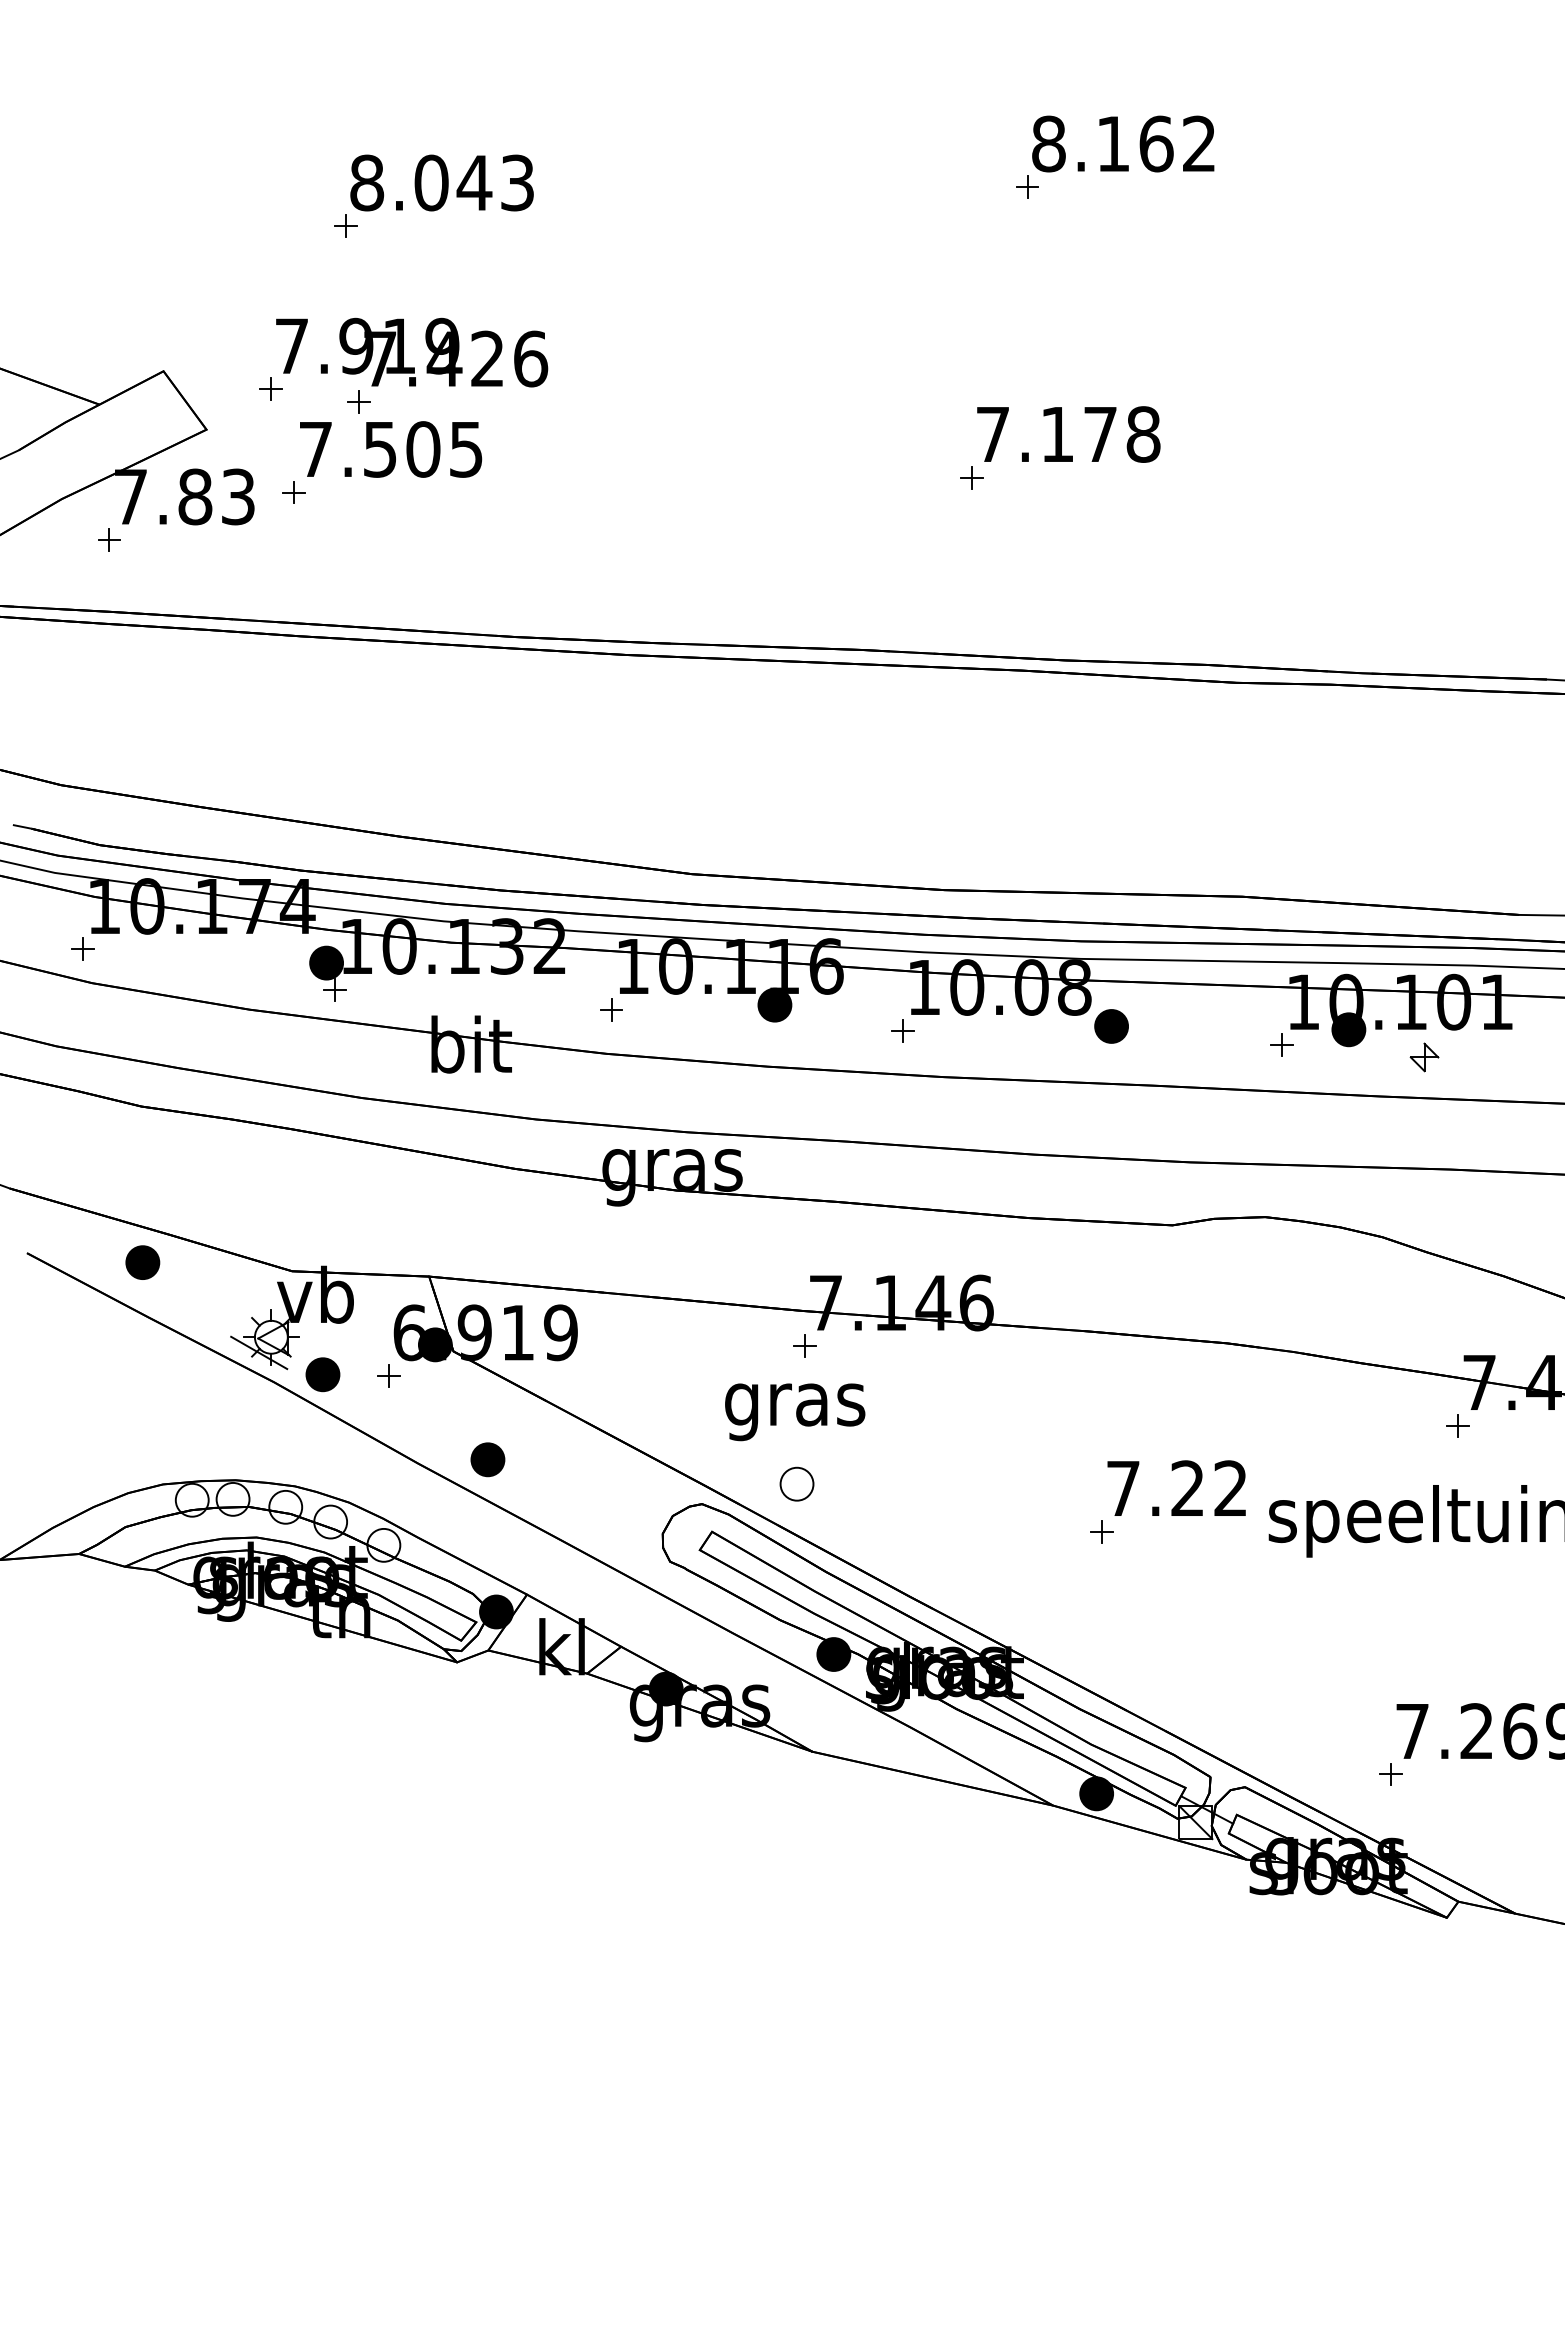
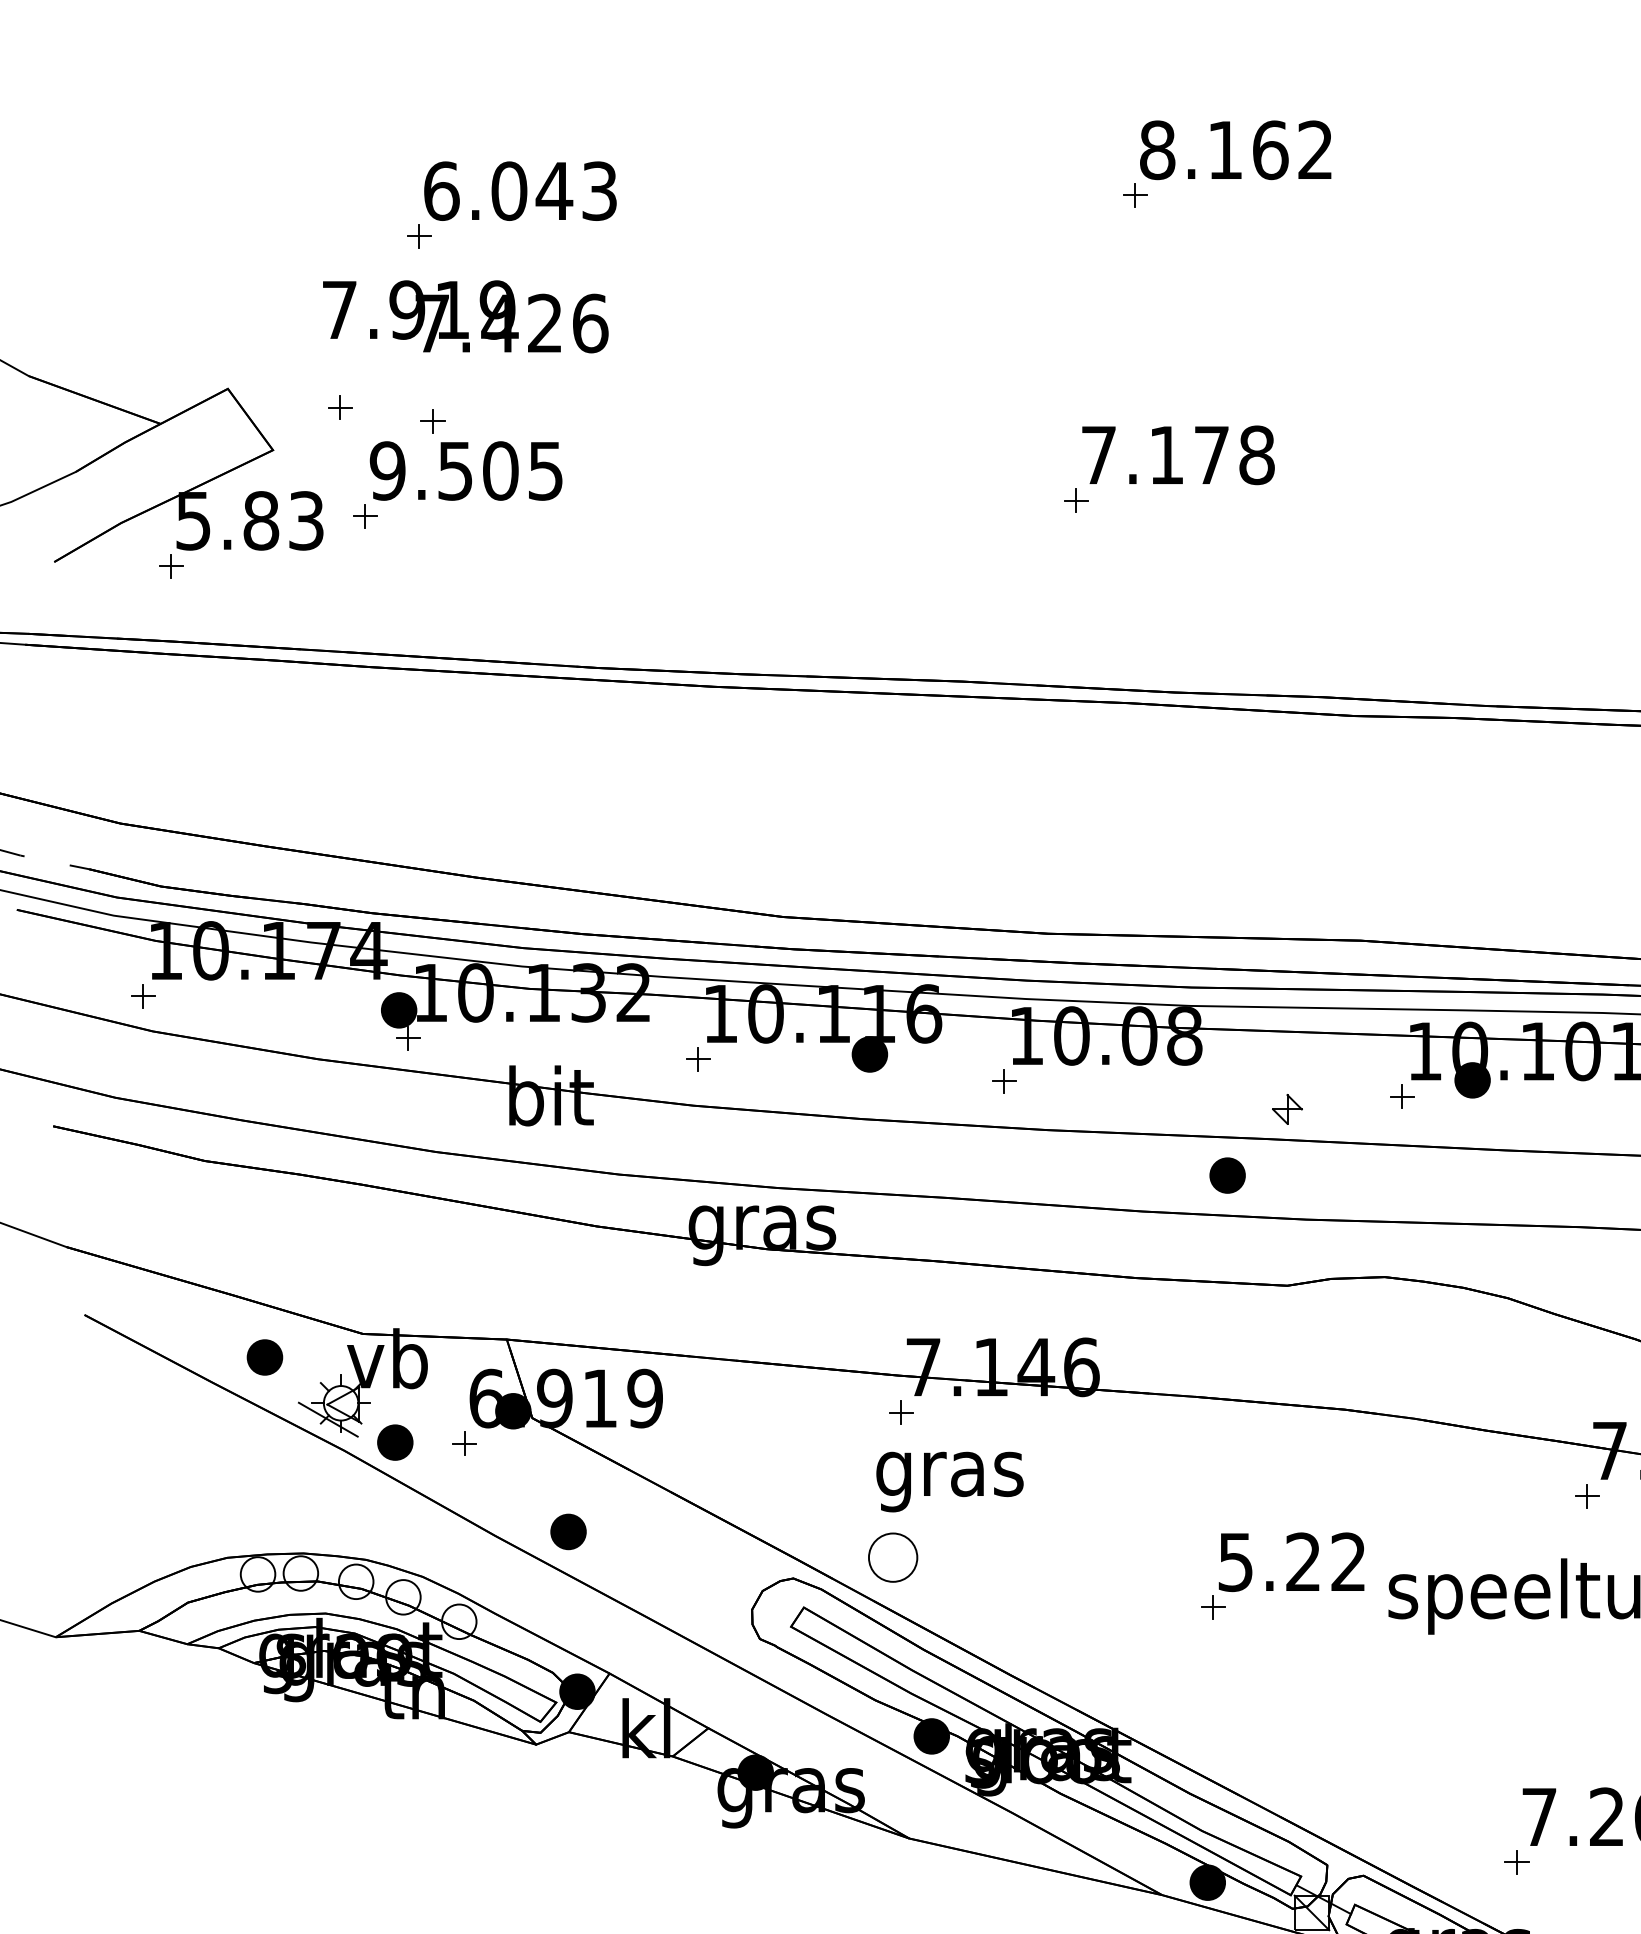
text: (367, 182) -> (442, 190), 8.043 -> 6.043
text: (412, 352) -> (466, 316), moved
text: (315, 449) -> (387, 471), 7.505 -> 9.505
text: (130, 497) -> (193, 521), 7.83 -> 5.83
part: (1111, 1026) -> (1227, 1175), moved
part: (1424, 1057) -> (1287, 1109), moved
part: (142, 1262) -> (264, 1357), moved
text: (795, 1412) -> (950, 1482), moved
part: (796, 1483) -> (892, 1556), size x1.4
text: (1123, 1489) -> (1235, 1563), 7.22 -> 5.22

